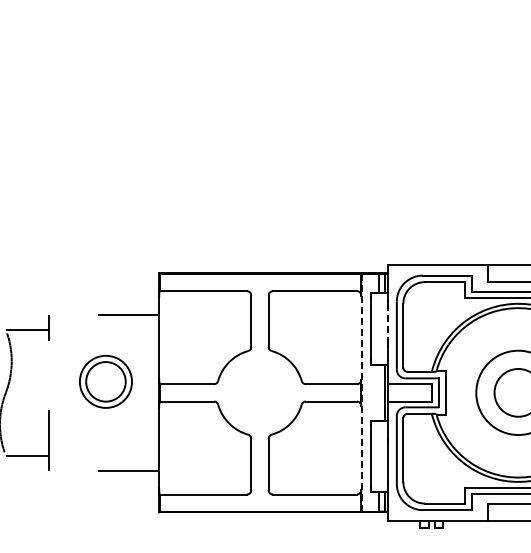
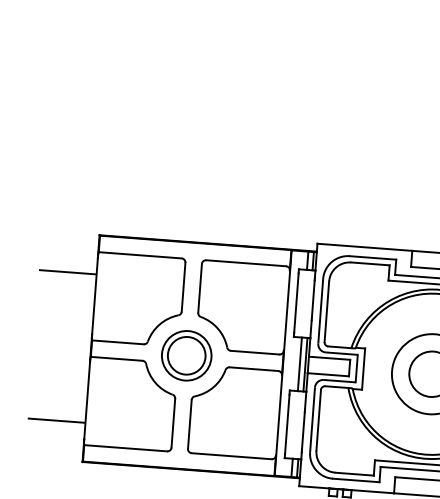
line: (388, 323) -> (313, 299), dashed -> solid
part: (105, 381) -> (186, 355), moved
line: (361, 392) -> (283, 362), dashed -> solid
line: (379, 392) -> (300, 364), added

